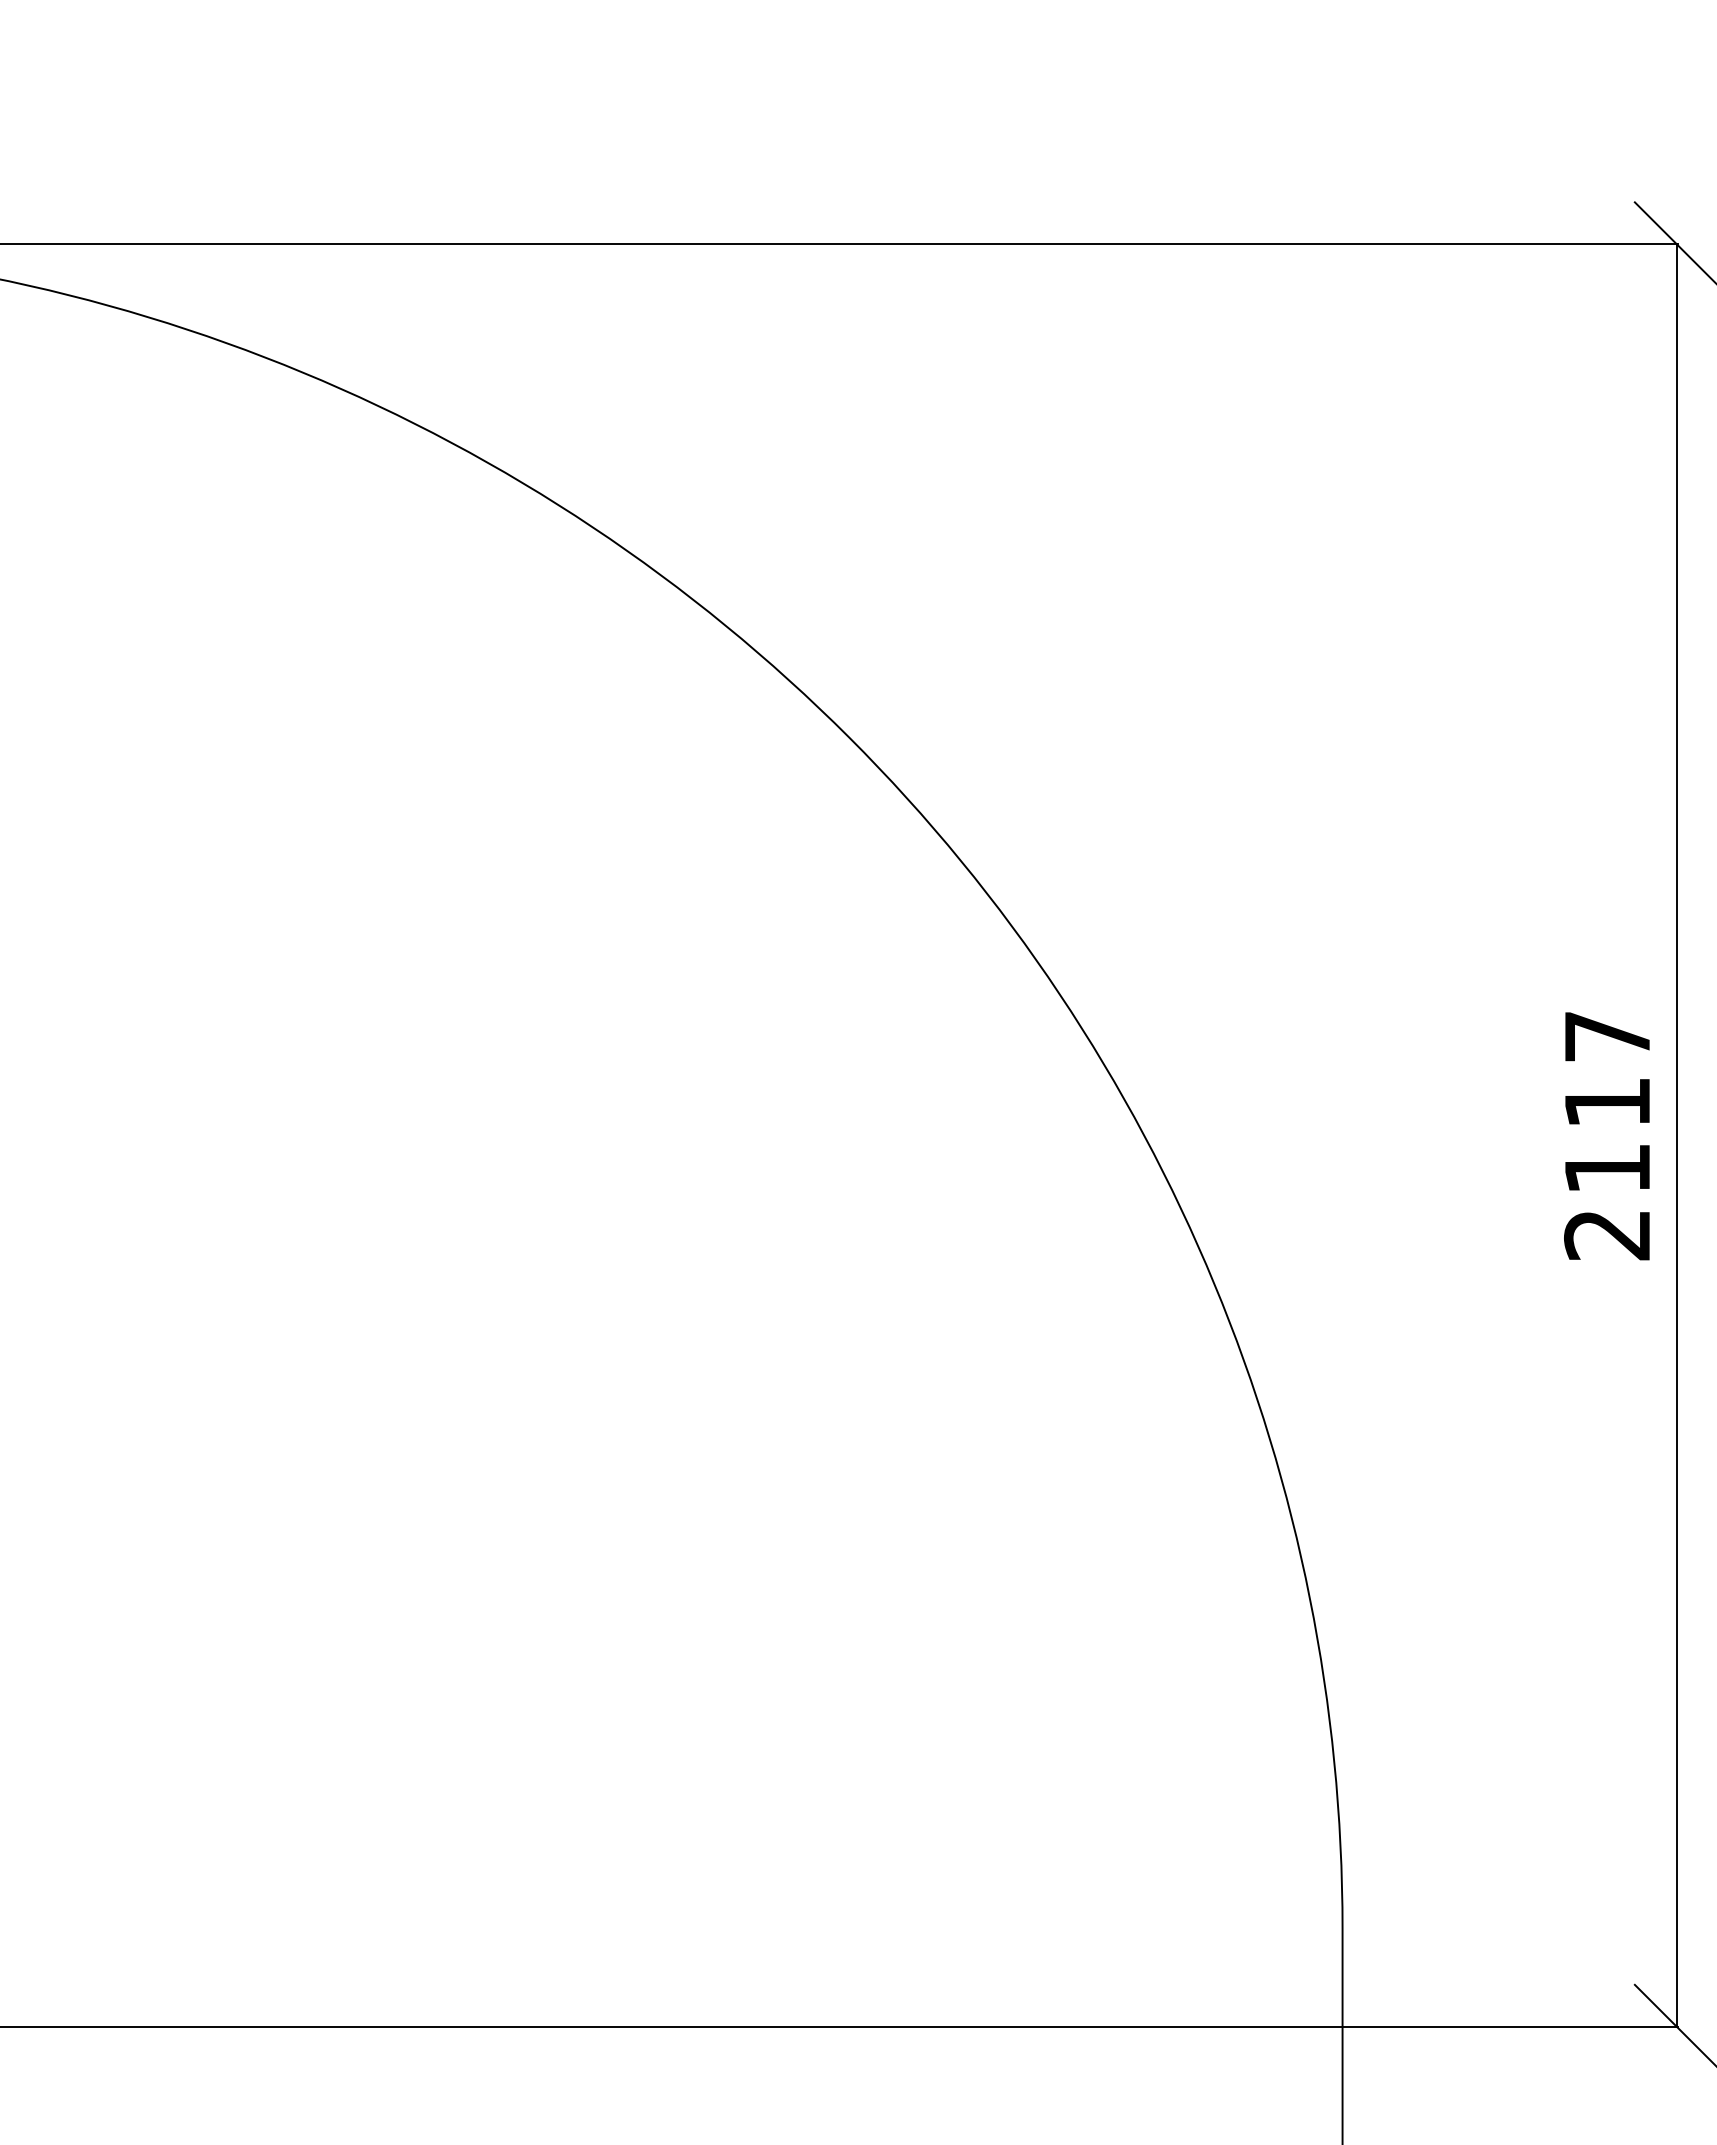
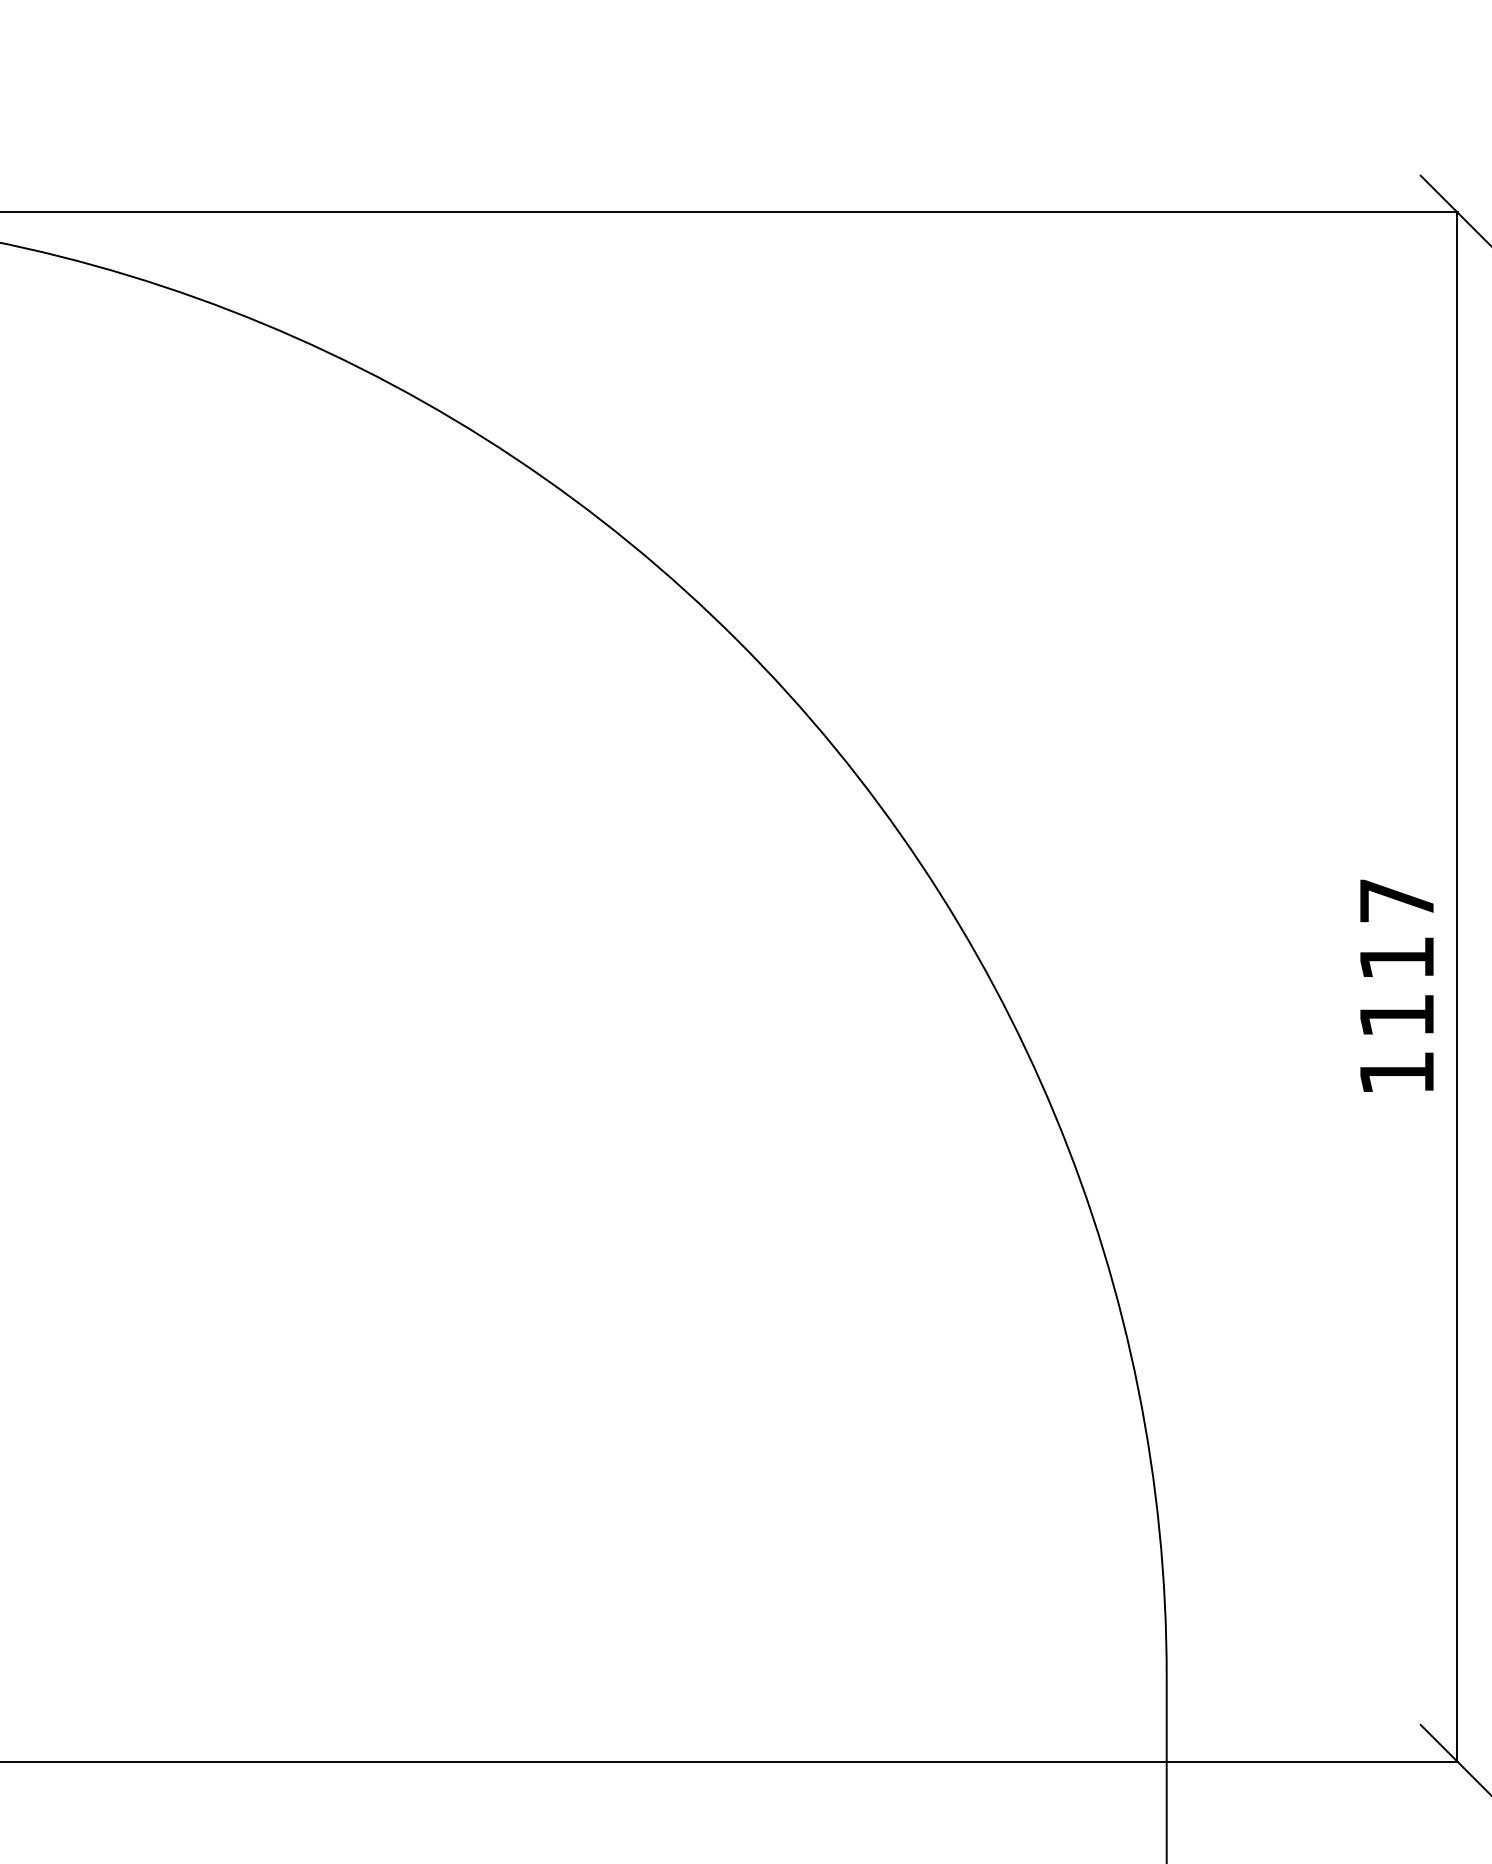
text: (1606, 1235) -> (1396, 1073), 2117 -> 1117

